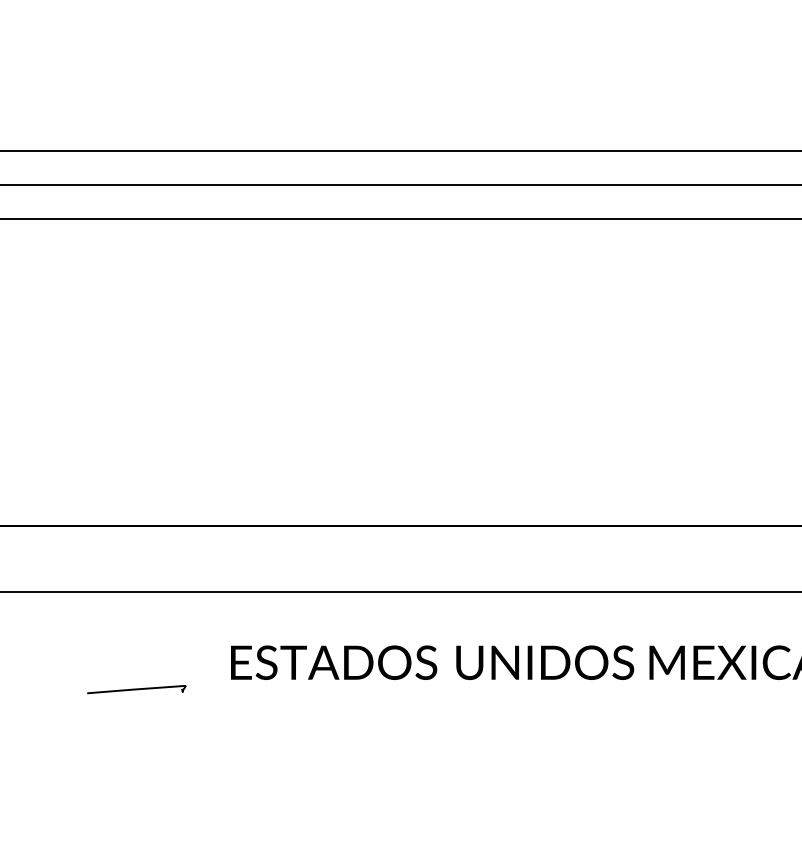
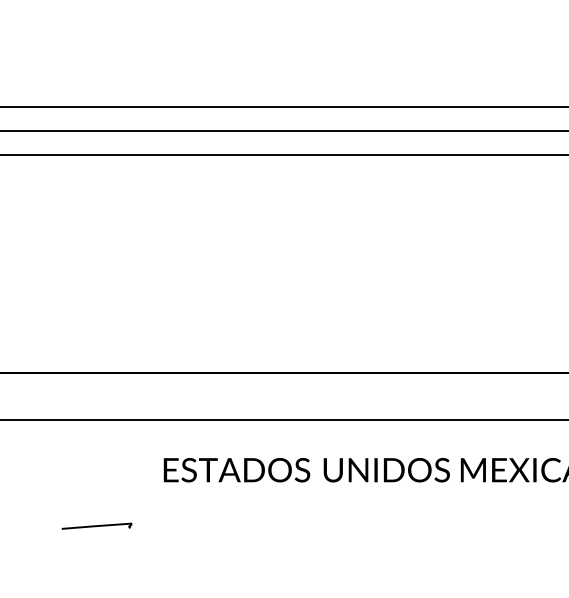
part: (136, 688) -> (96, 525), moved

